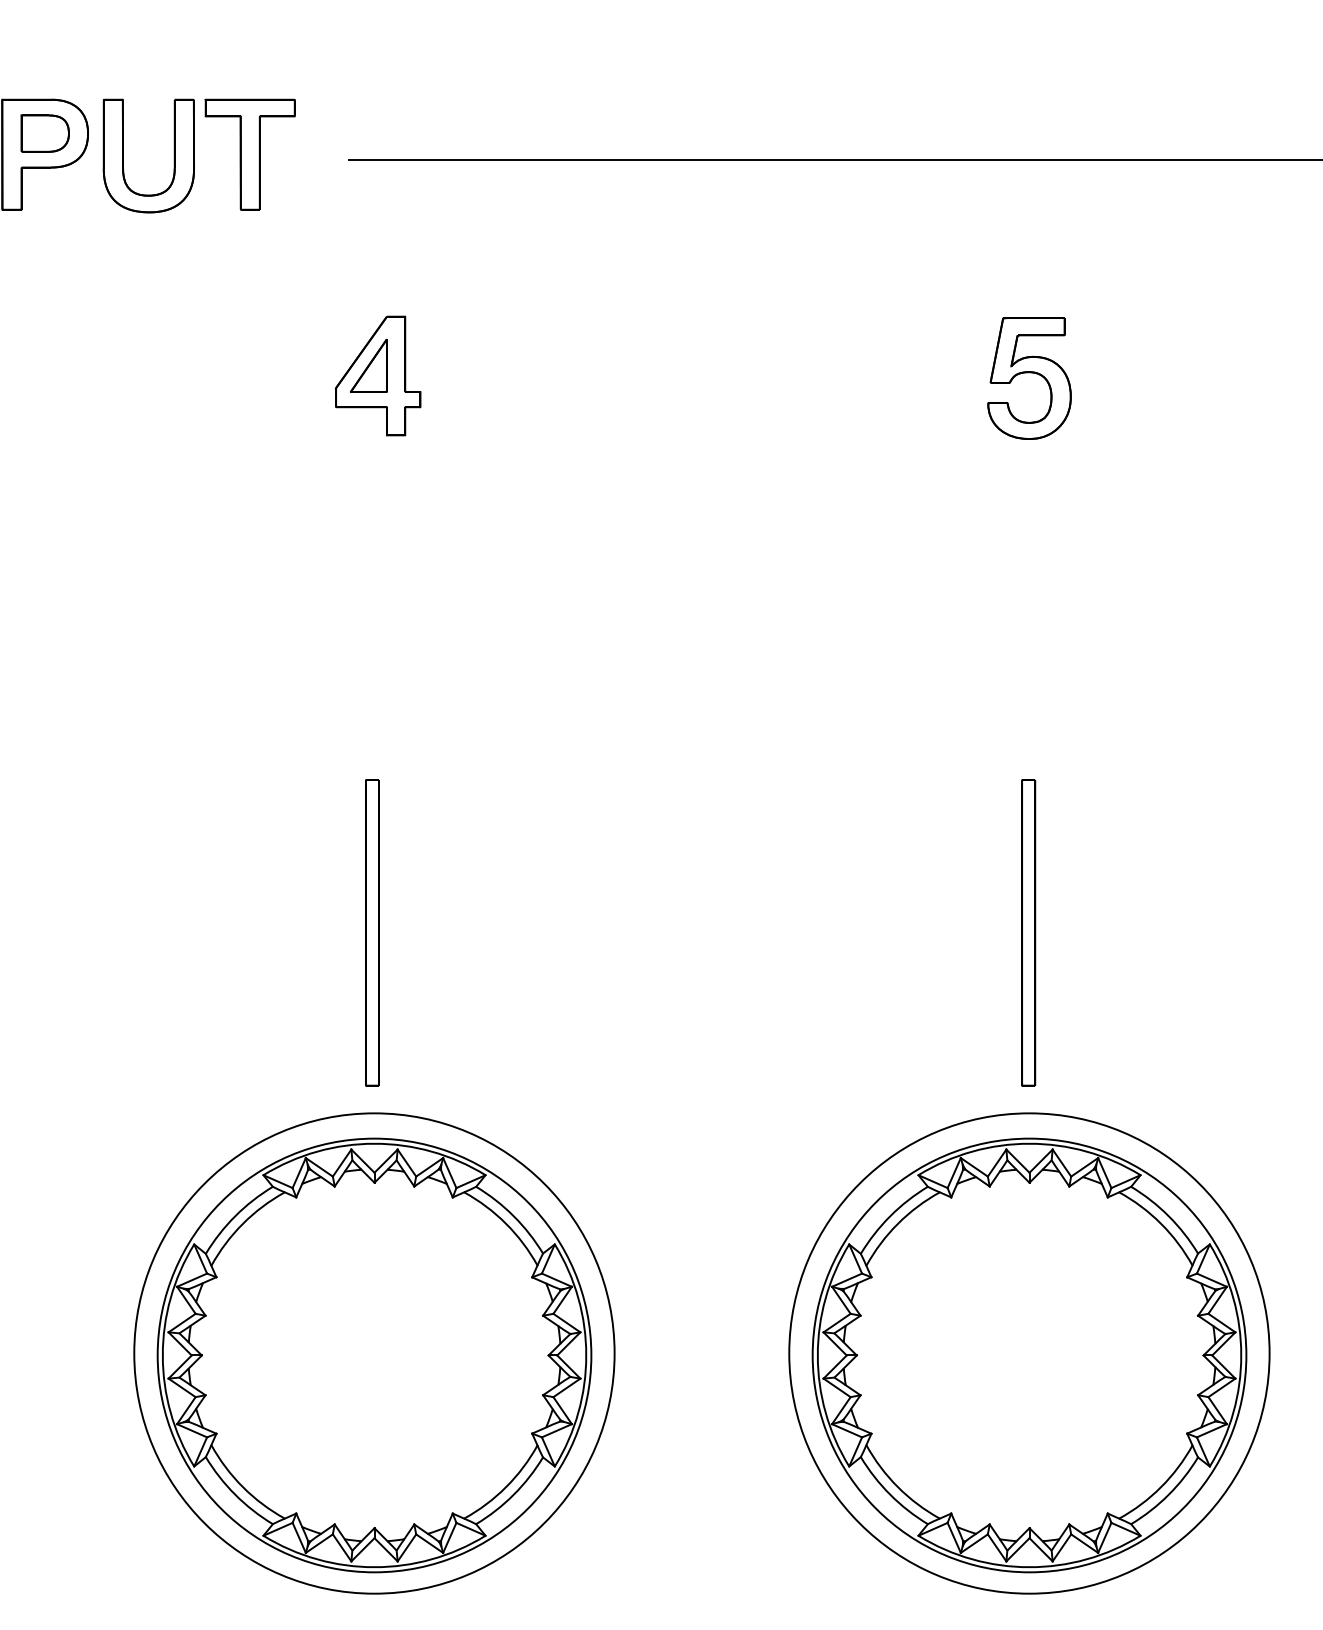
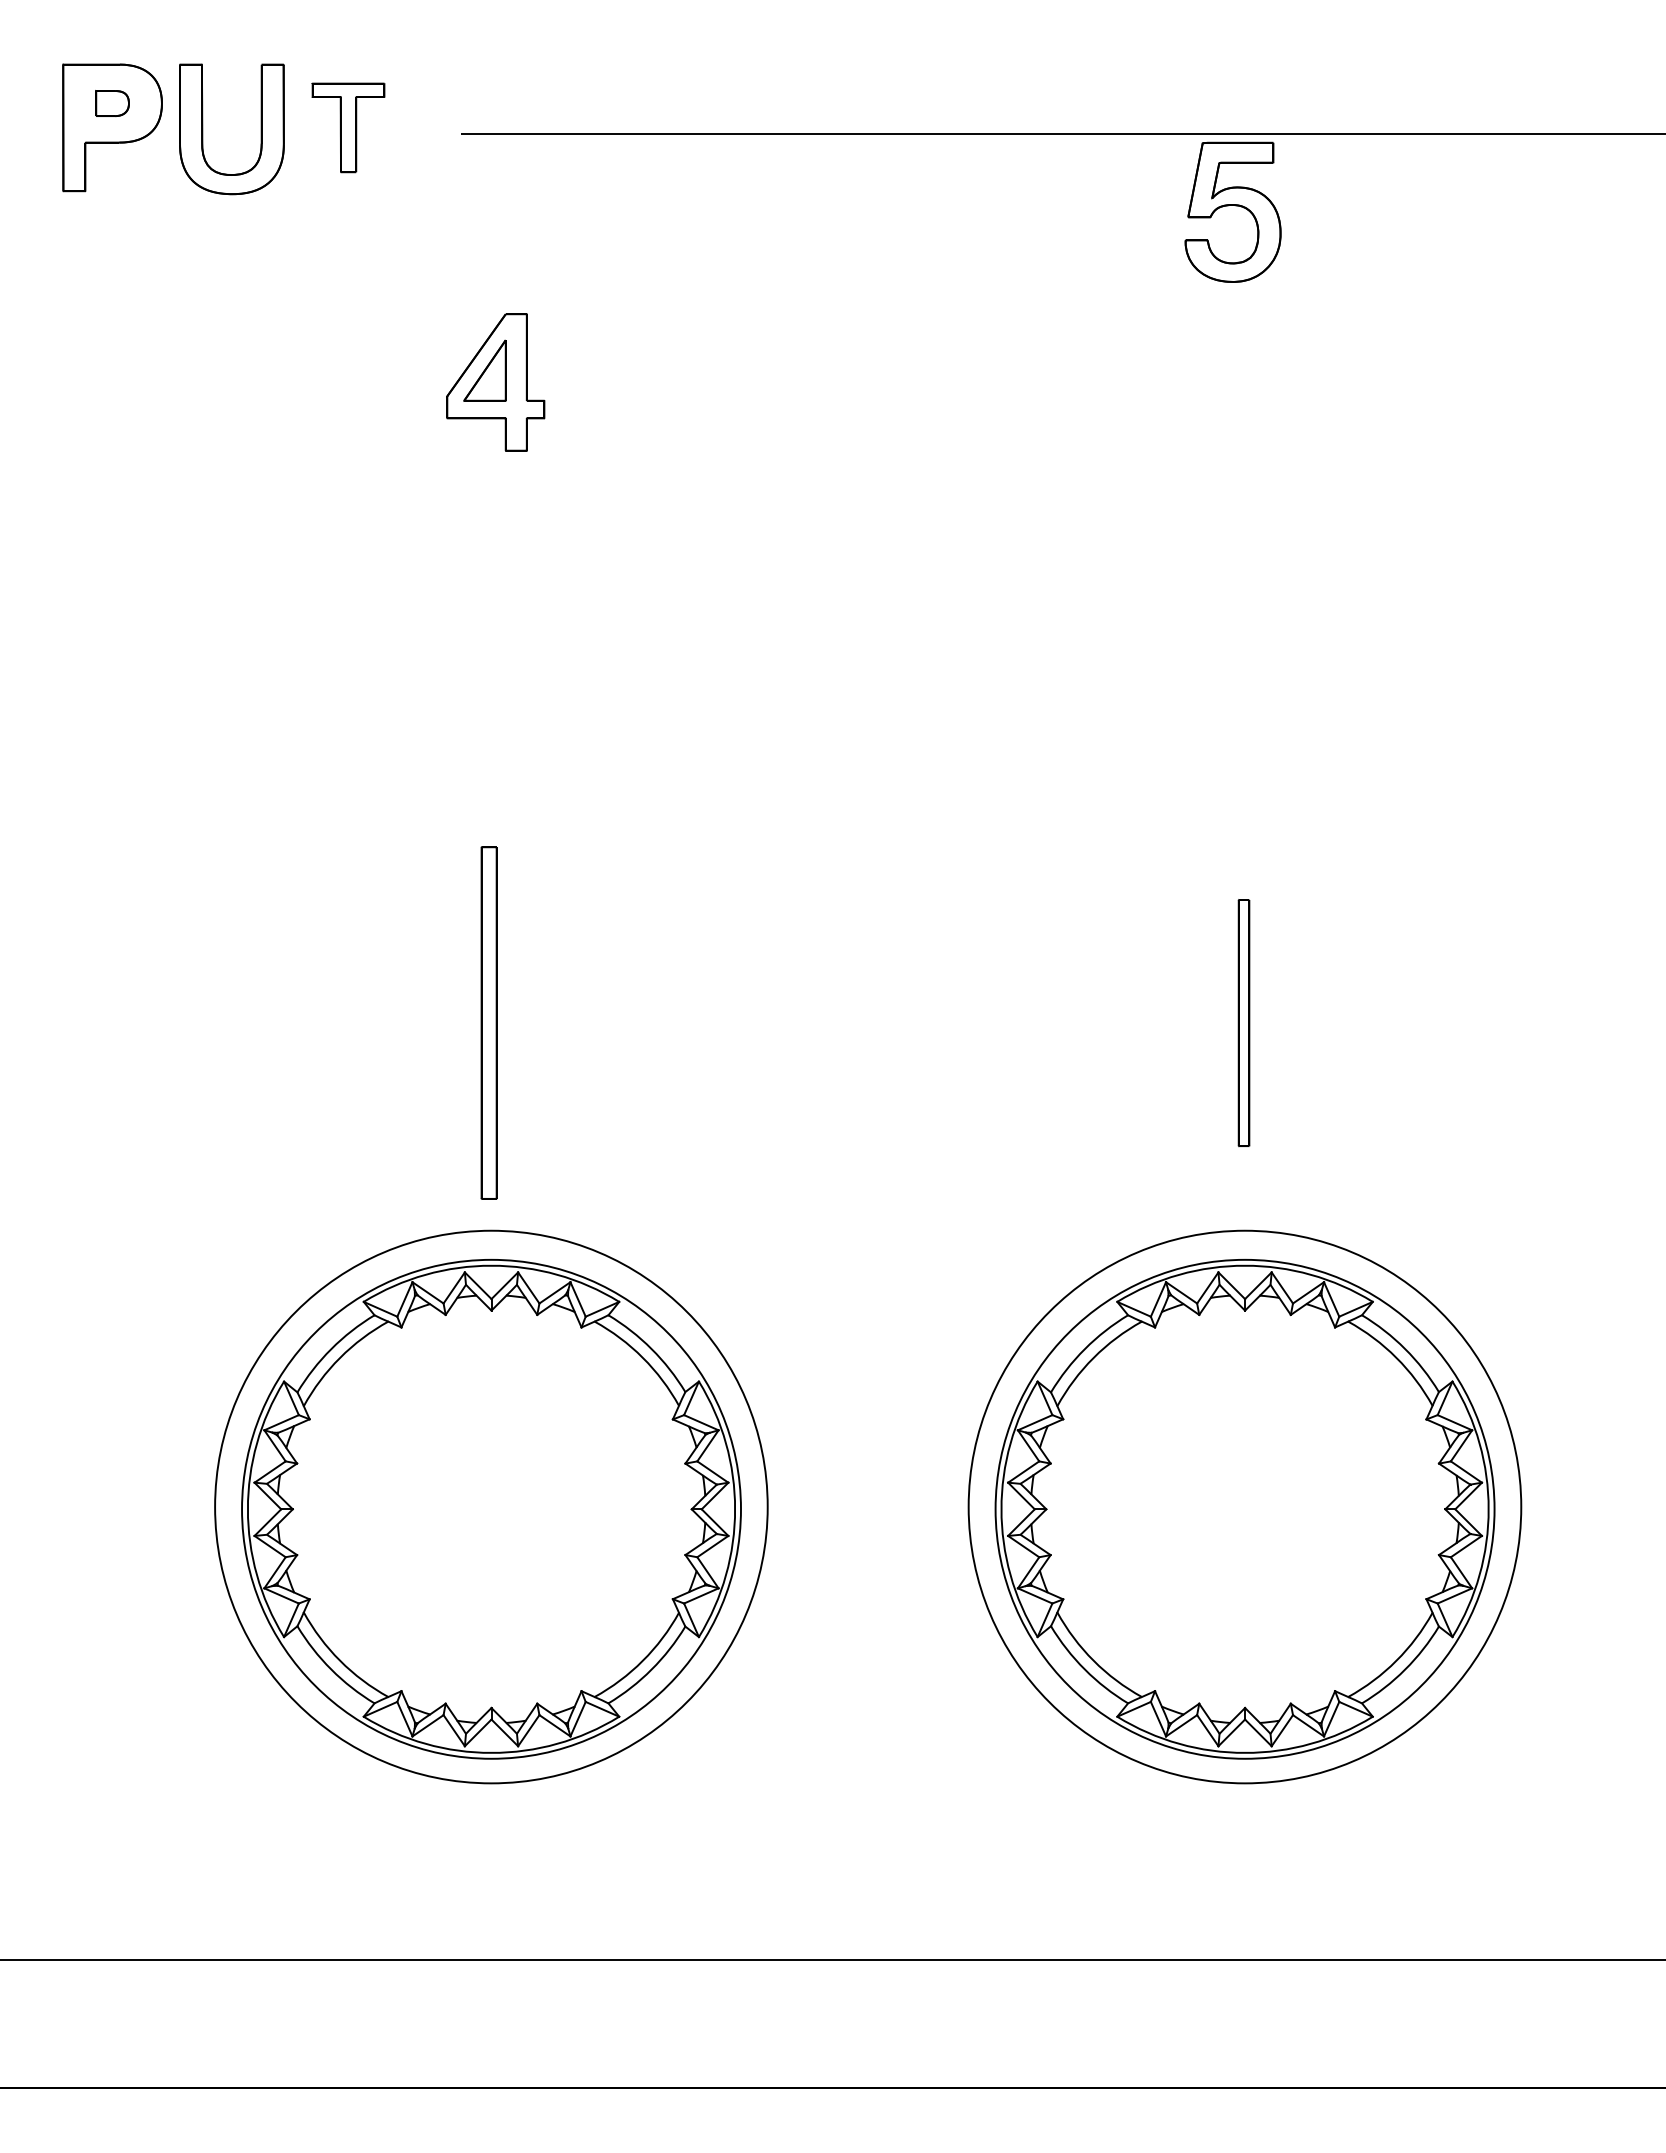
part: (45, 133) -> (112, 103), size x0.6
part: (250, 154) -> (348, 127), size x0.7
part: (1029, 377) -> (1232, 211), moved
part: (1028, 932) -> (1243, 1022), size x0.7

